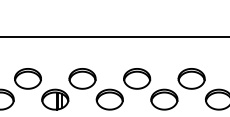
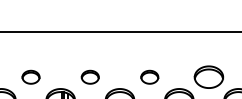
part: (27, 78) -> (30, 76), size x0.6
part: (82, 78) -> (90, 76), size x0.6
part: (137, 78) -> (150, 76), size x0.6

